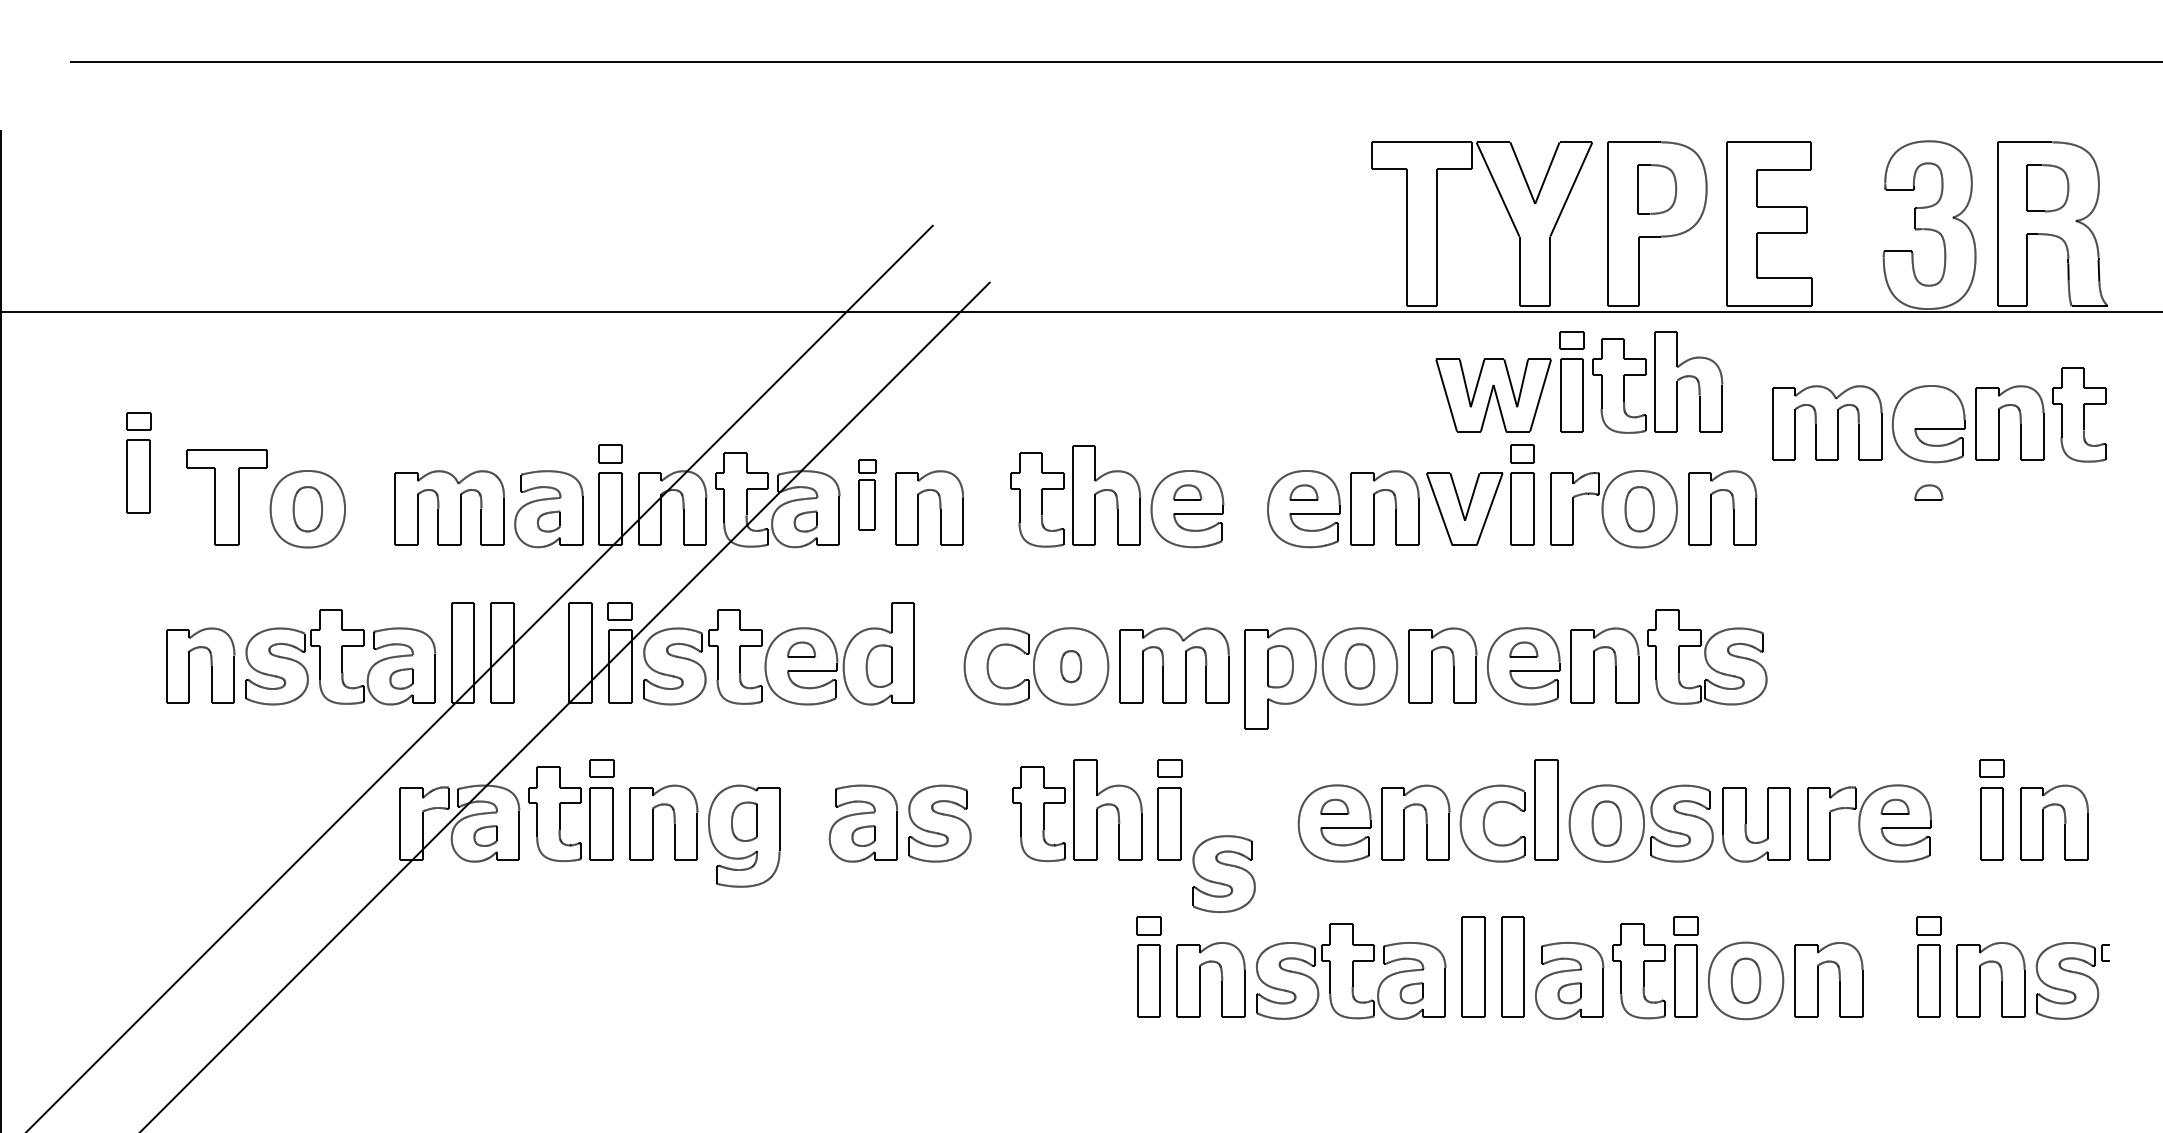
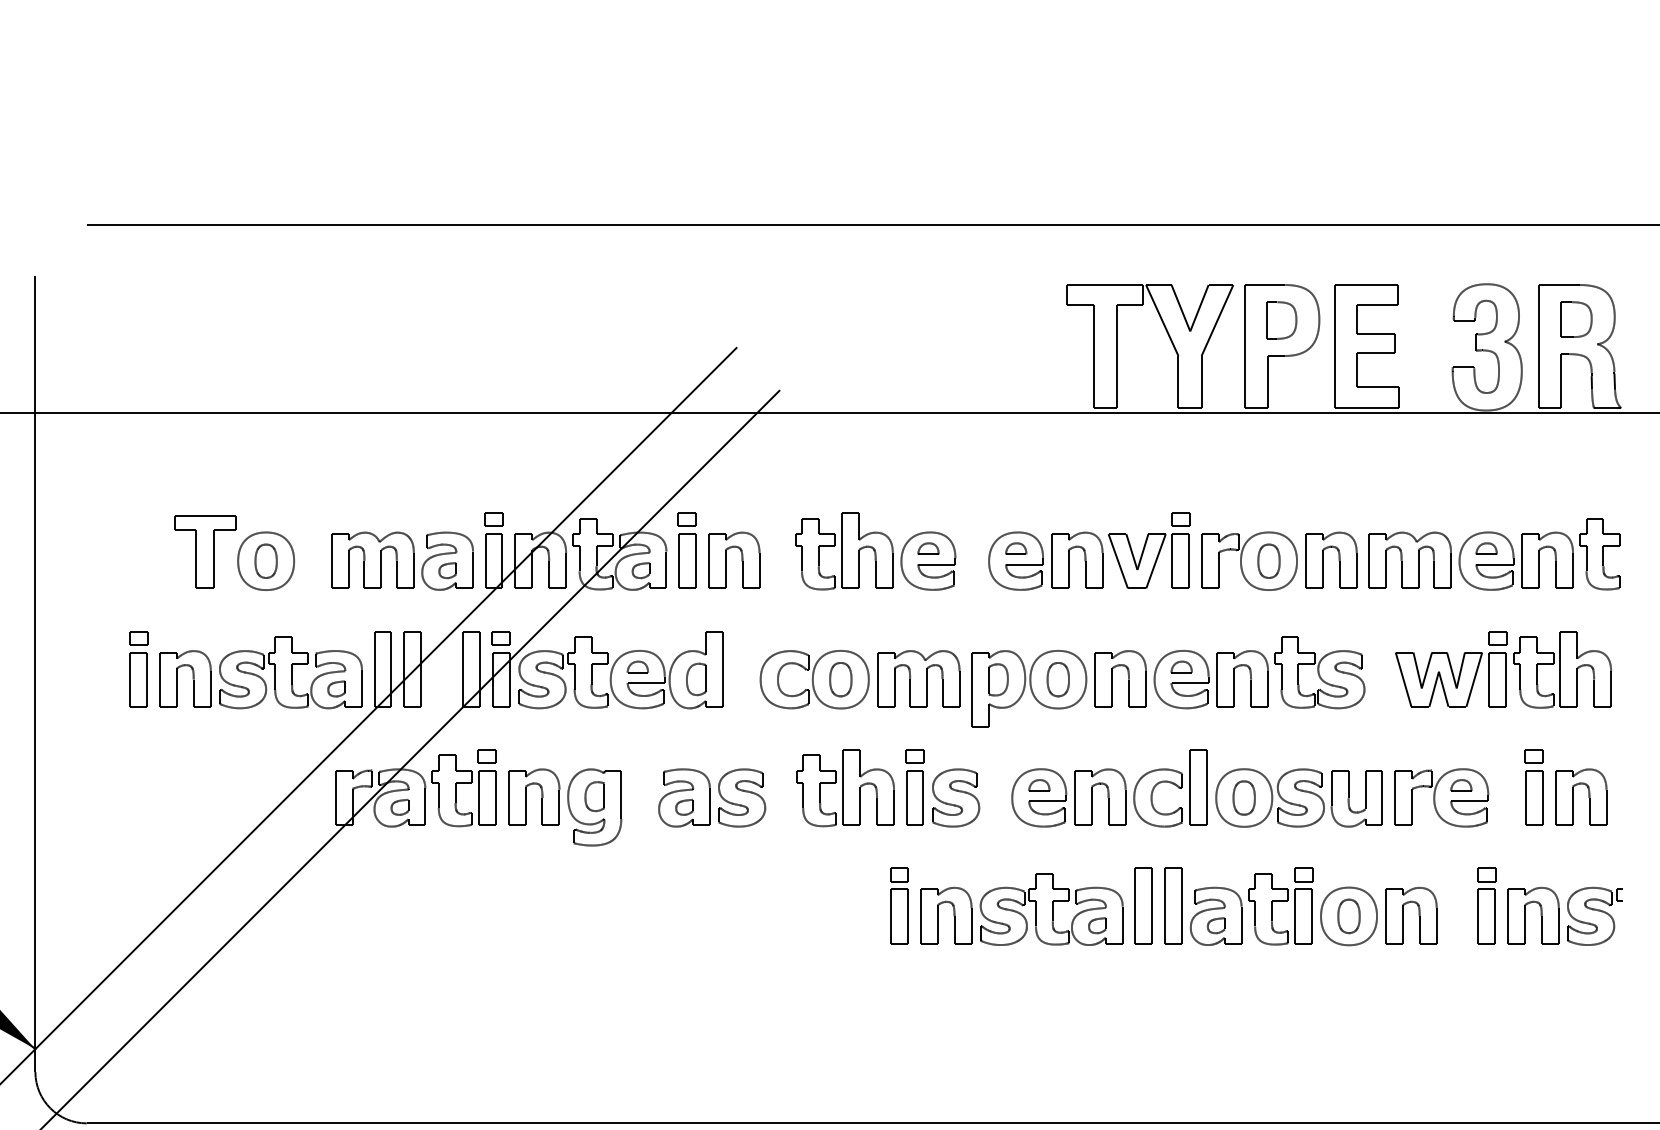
part: (1579, 382) -> (1503, 669), moved
part: (1939, 415) -> (1494, 554), moved
part: (138, 463) -> (138, 669), moved
part: (866, 494) -> (686, 550), size x1.43
part: (1070, 666) -> (840, 679), size x1.43
part: (1224, 873) -> (956, 797), moved

